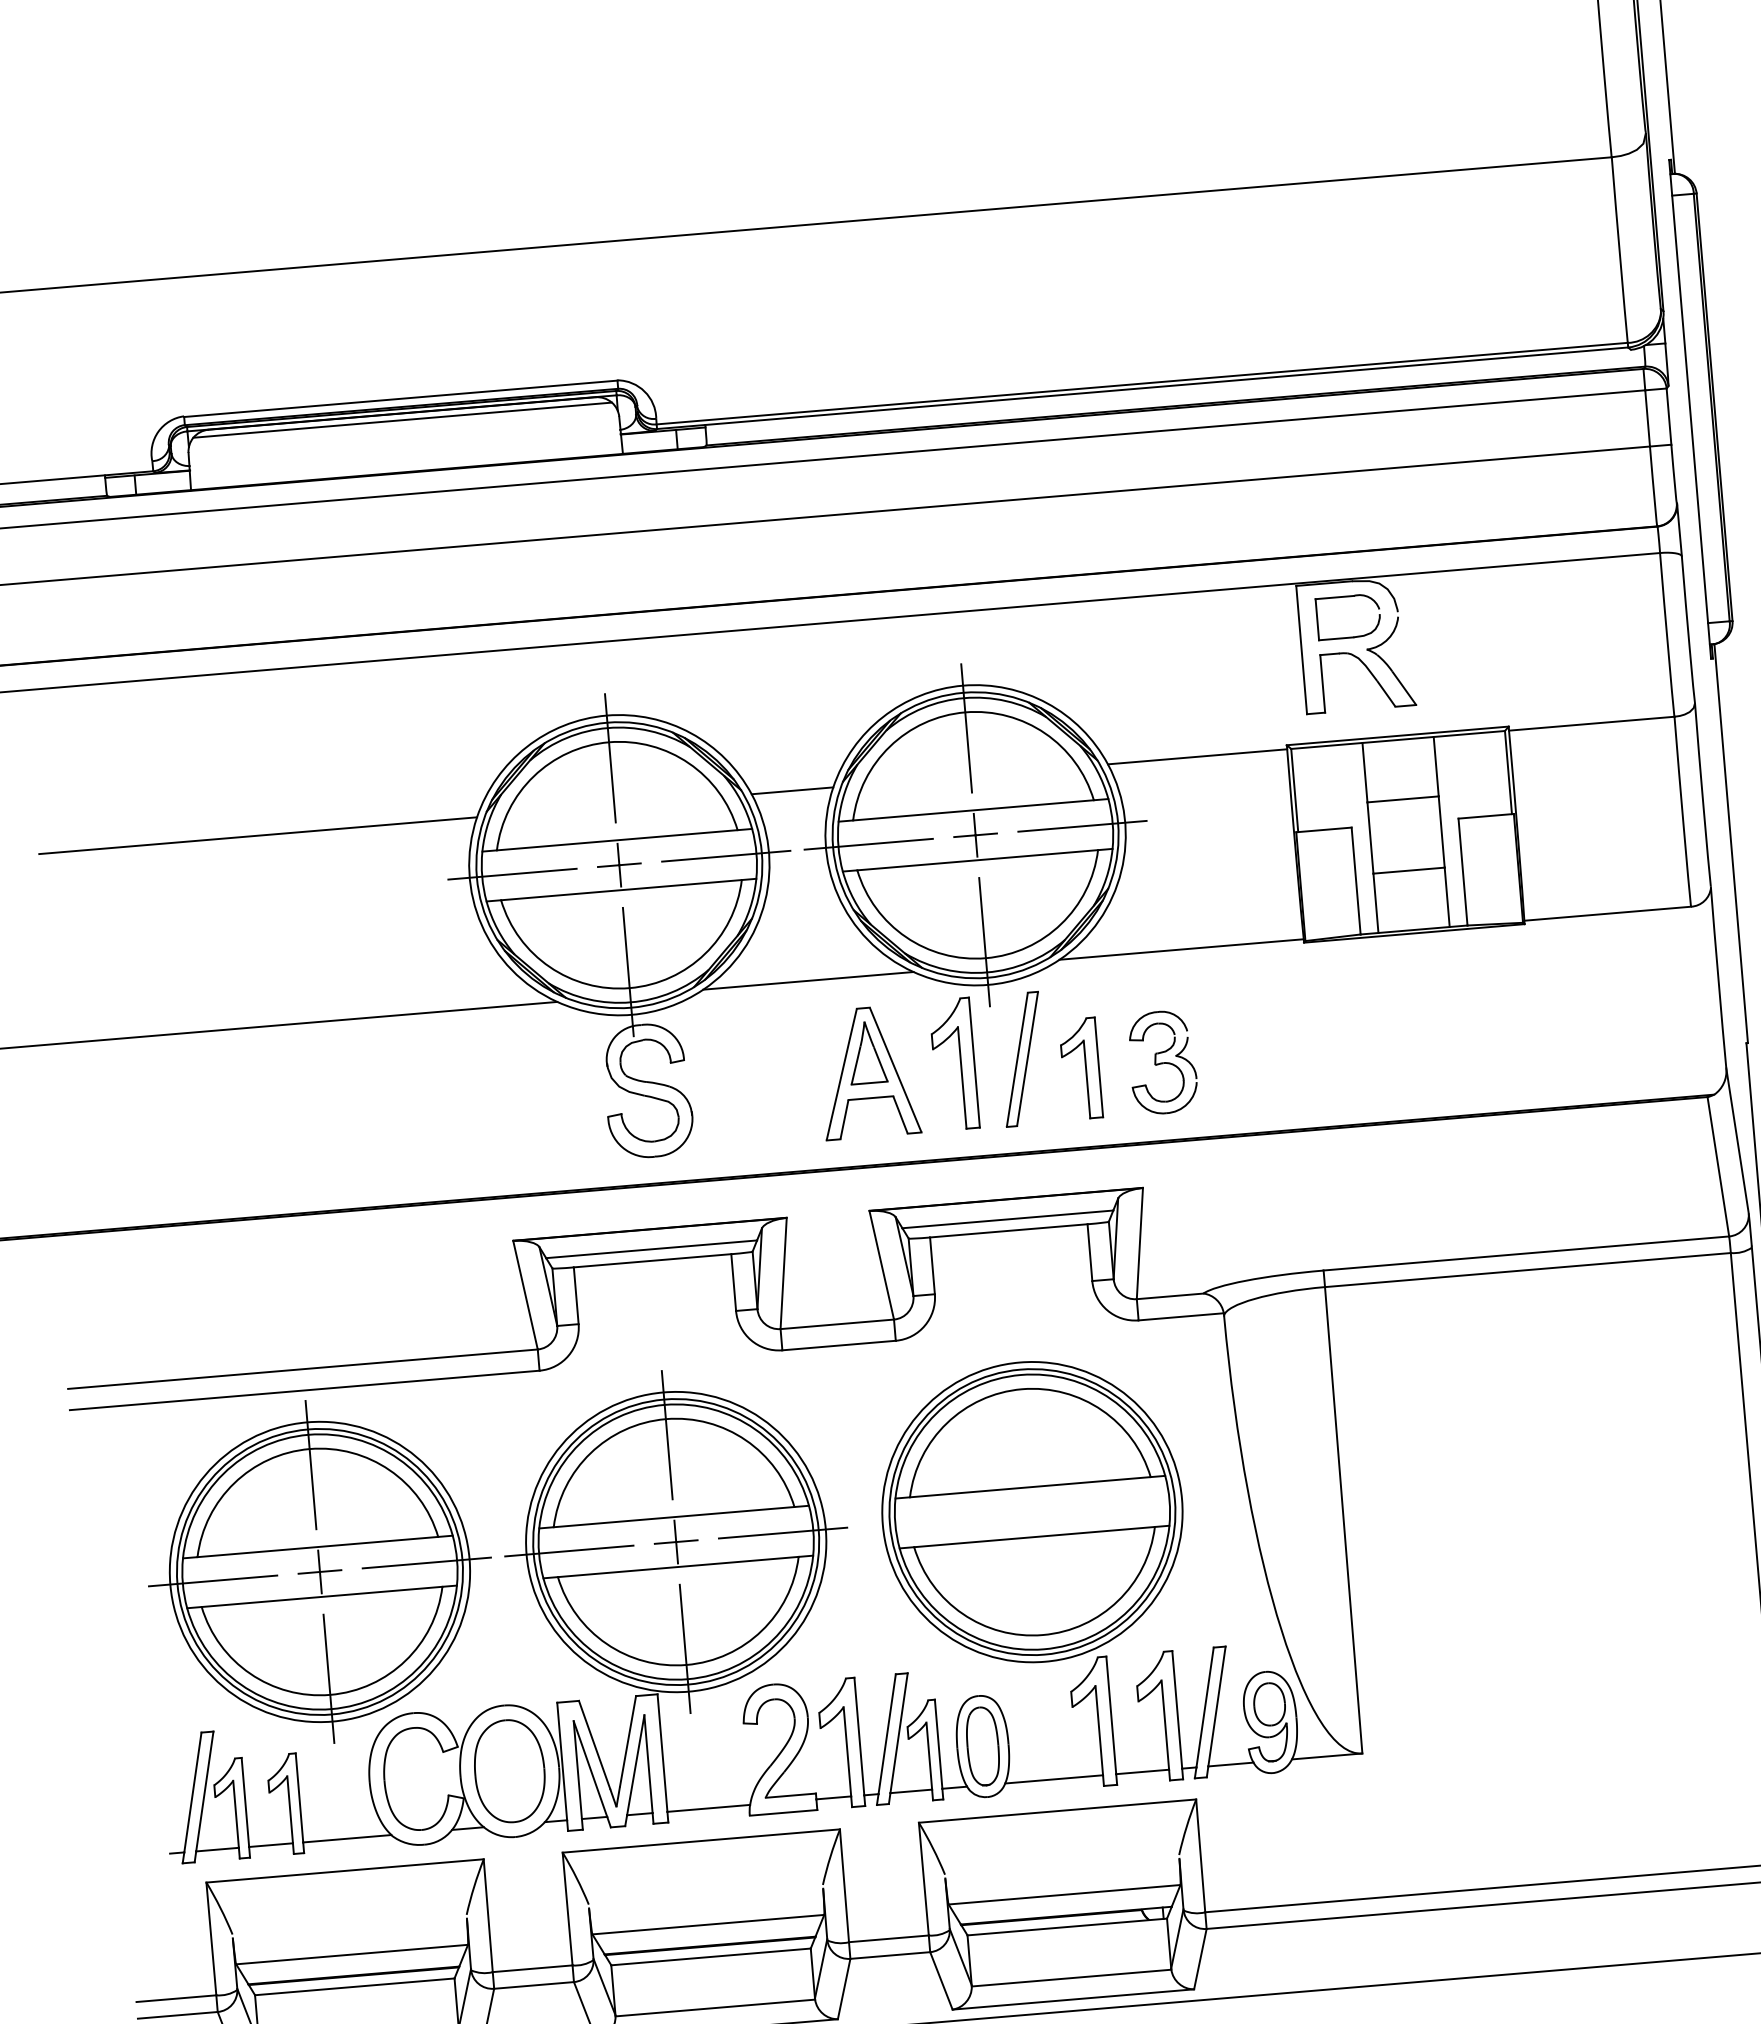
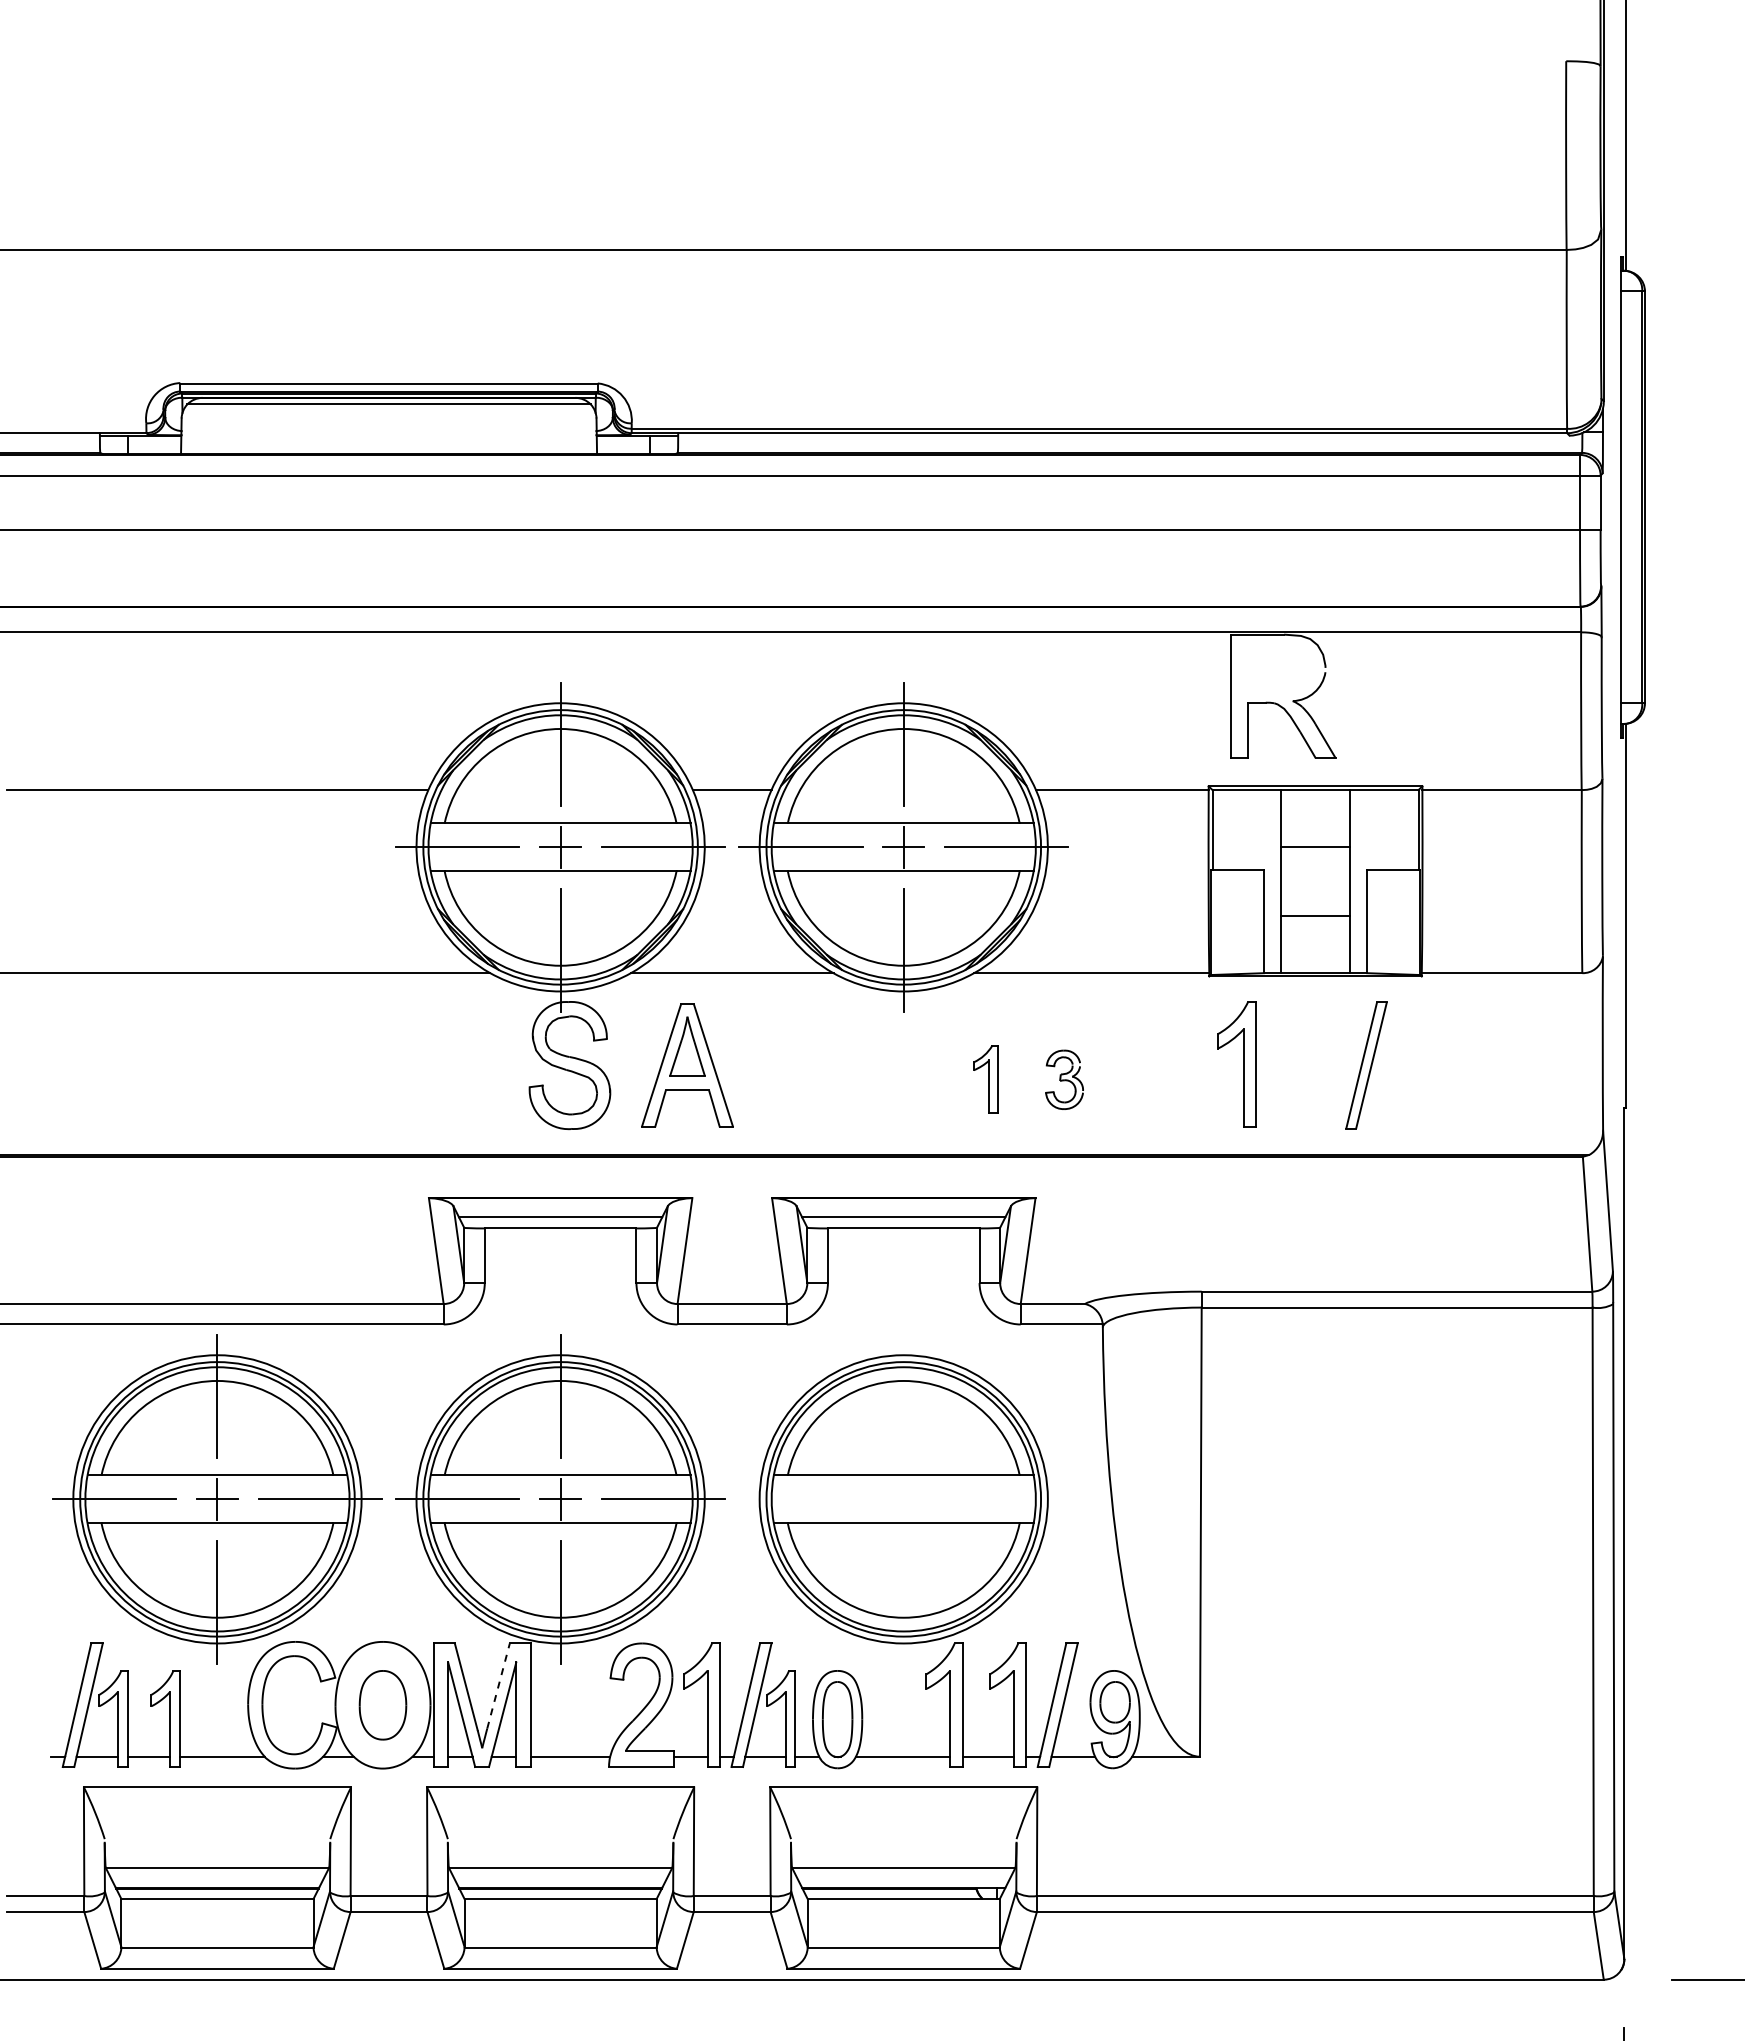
part: (1346, 597) -> (1277, 649), removed
part: (1022, 1059) -> (1366, 1065), moved
part: (1162, 1062) -> (1064, 1079), size x0.6
part: (961, 1063) -> (1243, 1064), moved
part: (1080, 1068) -> (985, 1078), size x0.7
part: (868, 1072) -> (687, 1065), moved
line: (627, 1740) -> (498, 1685), solid -> dashed
part: (509, 1771) -> (382, 1705), size x0.7

